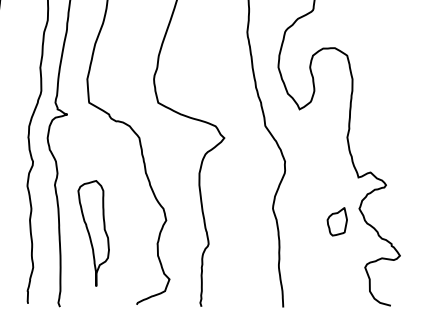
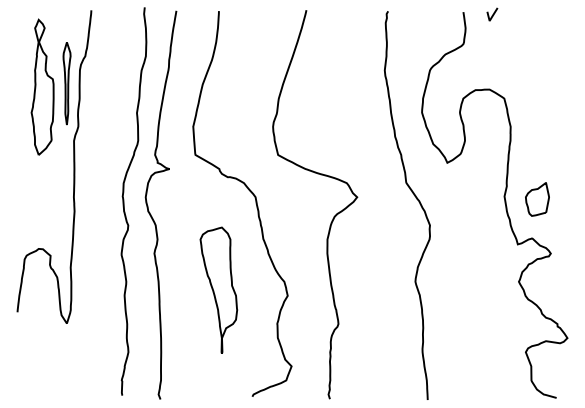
part: (337, 221) -> (537, 199), moved
part: (93, 232) -> (218, 289), moved

